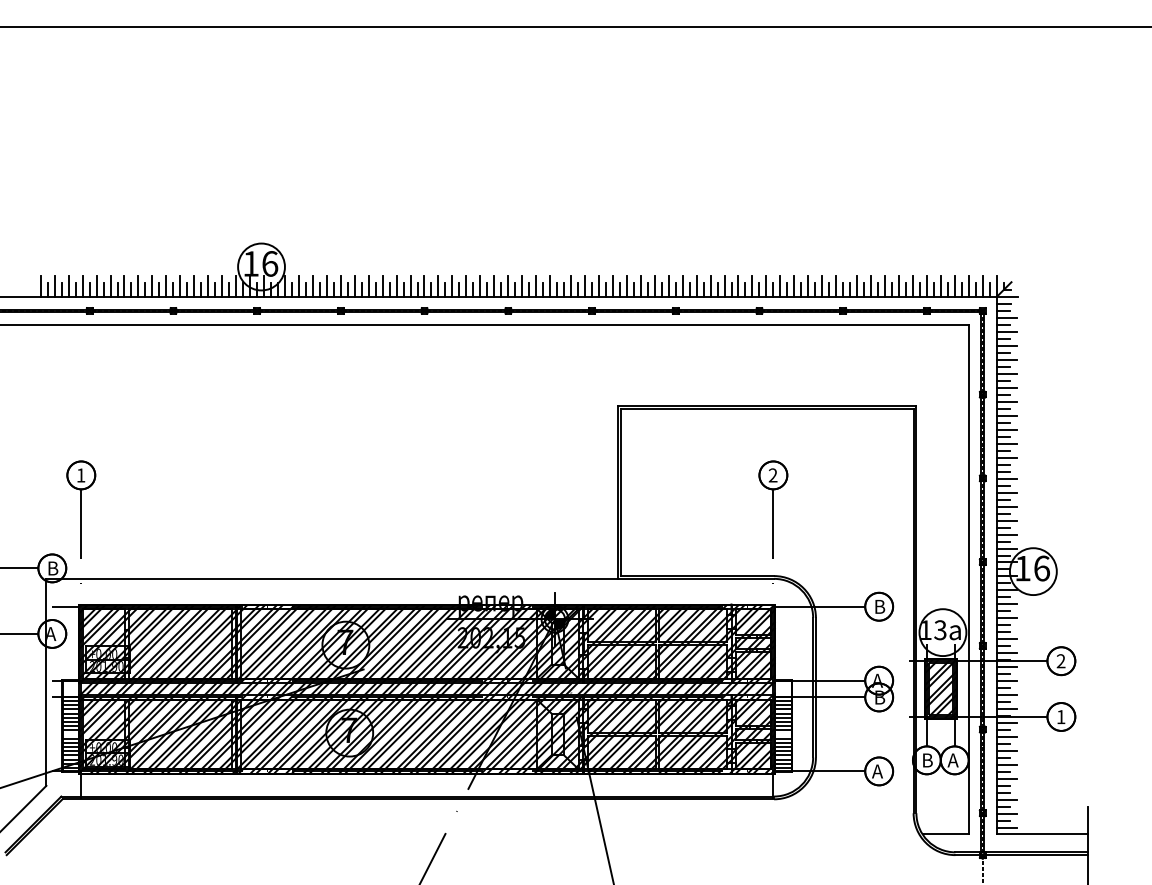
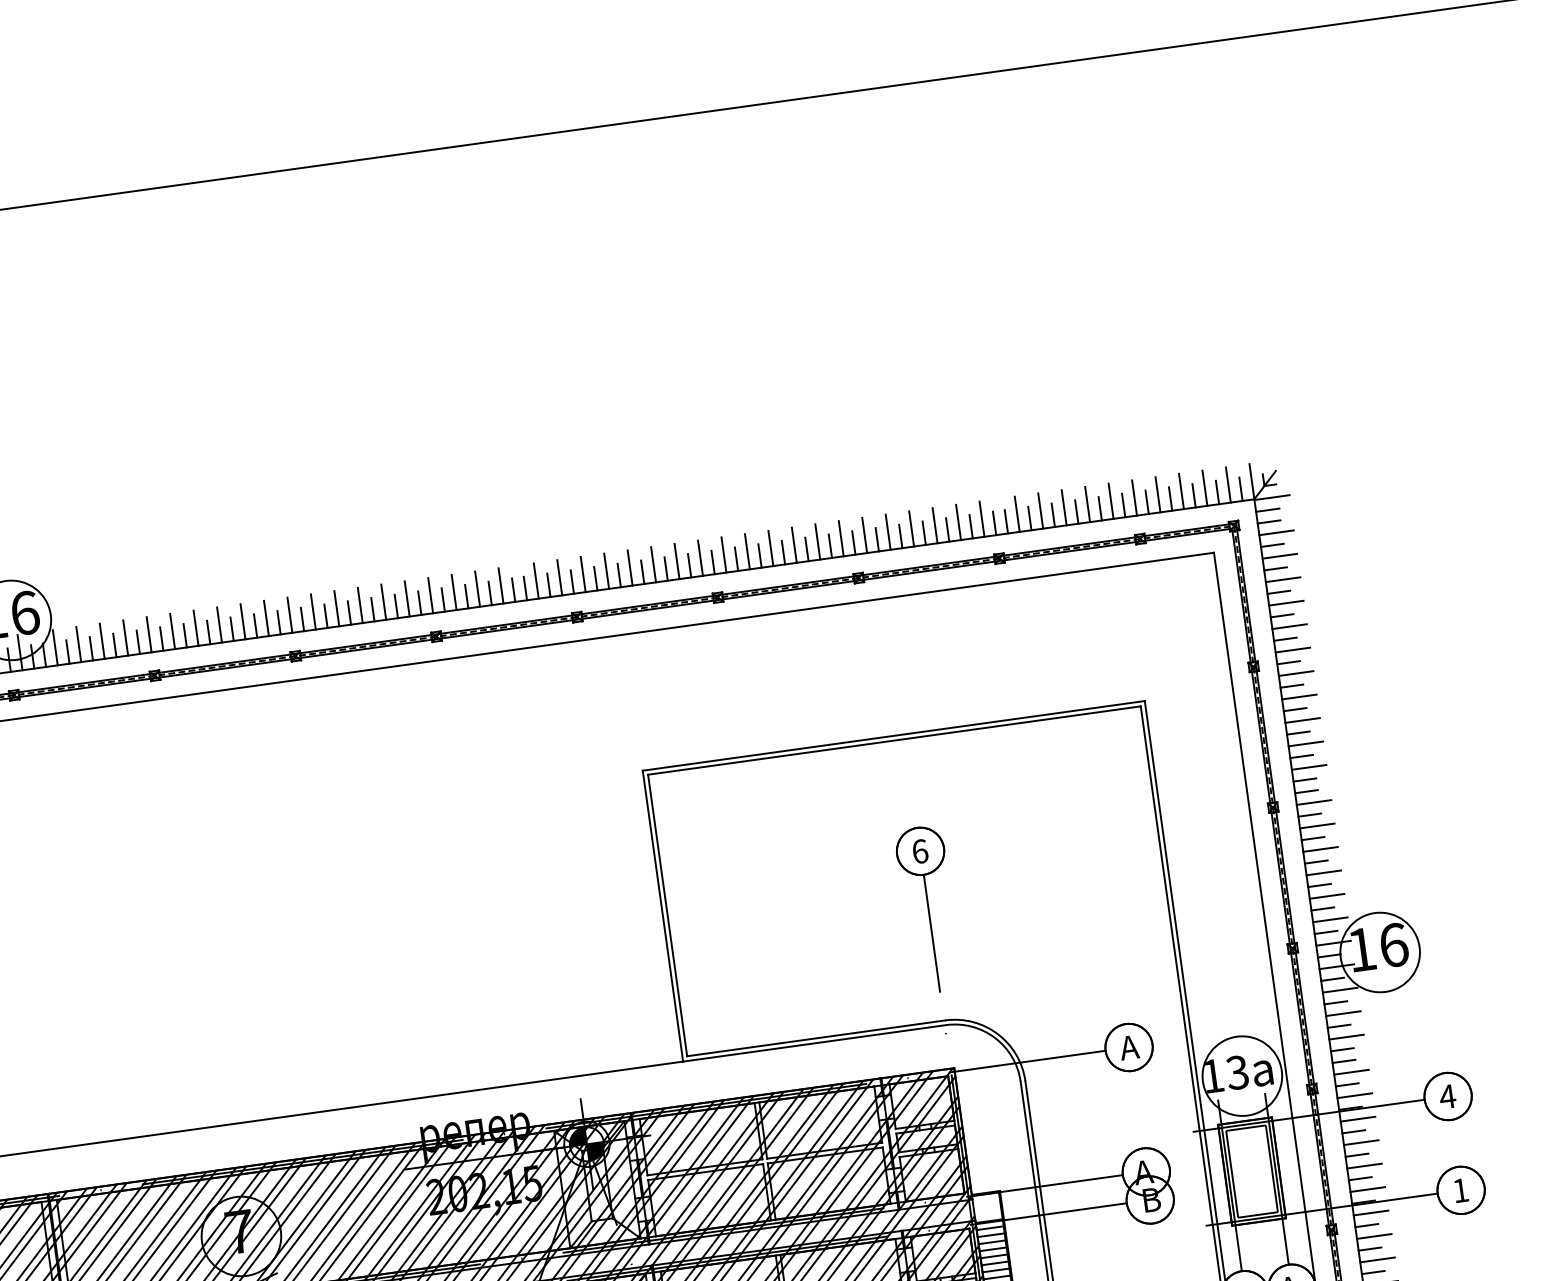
text: (772, 475) -> (919, 851), 2 -> 6
text: (879, 606) -> (1129, 1047), B -> A
text: (1060, 661) -> (1446, 1097), 2 -> 4
hatch: (940, 689) -> (1251, 1172), removed

